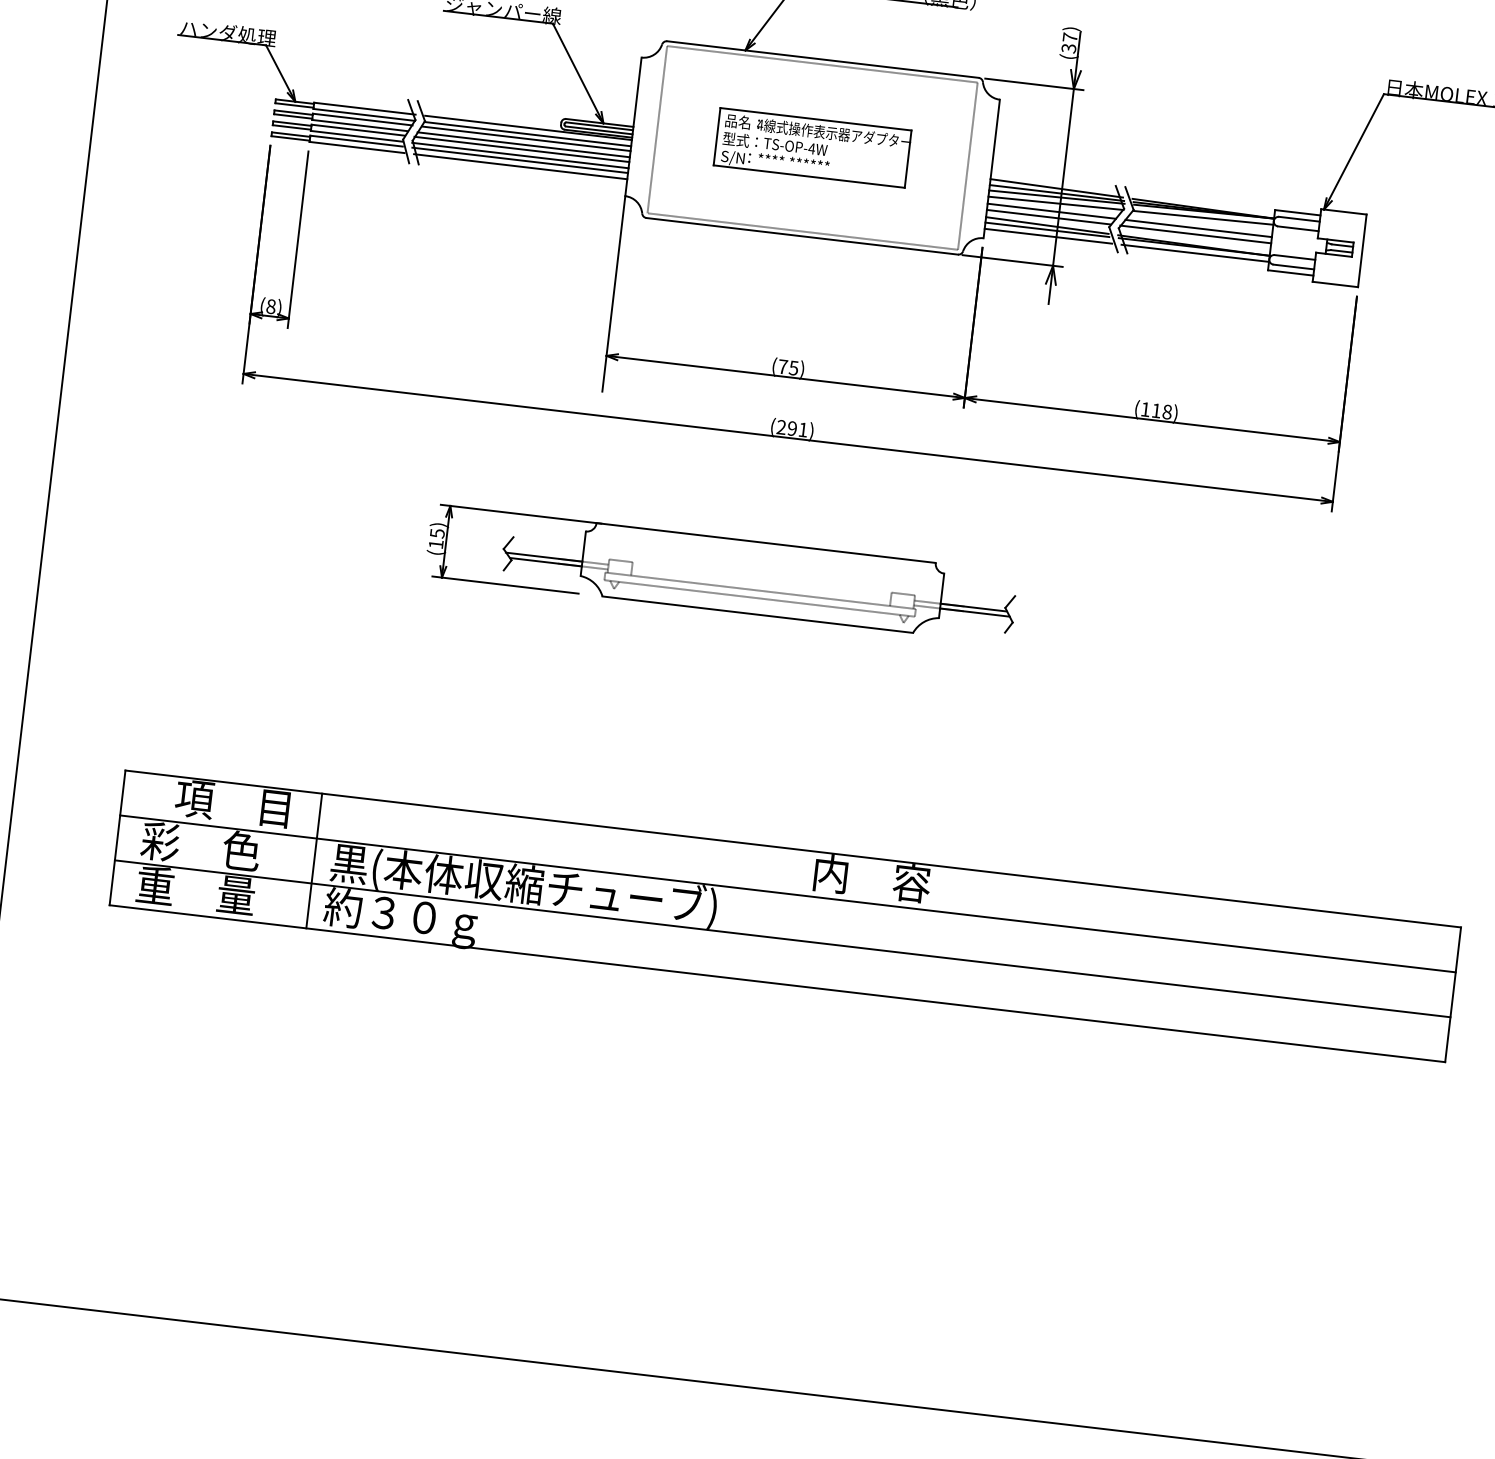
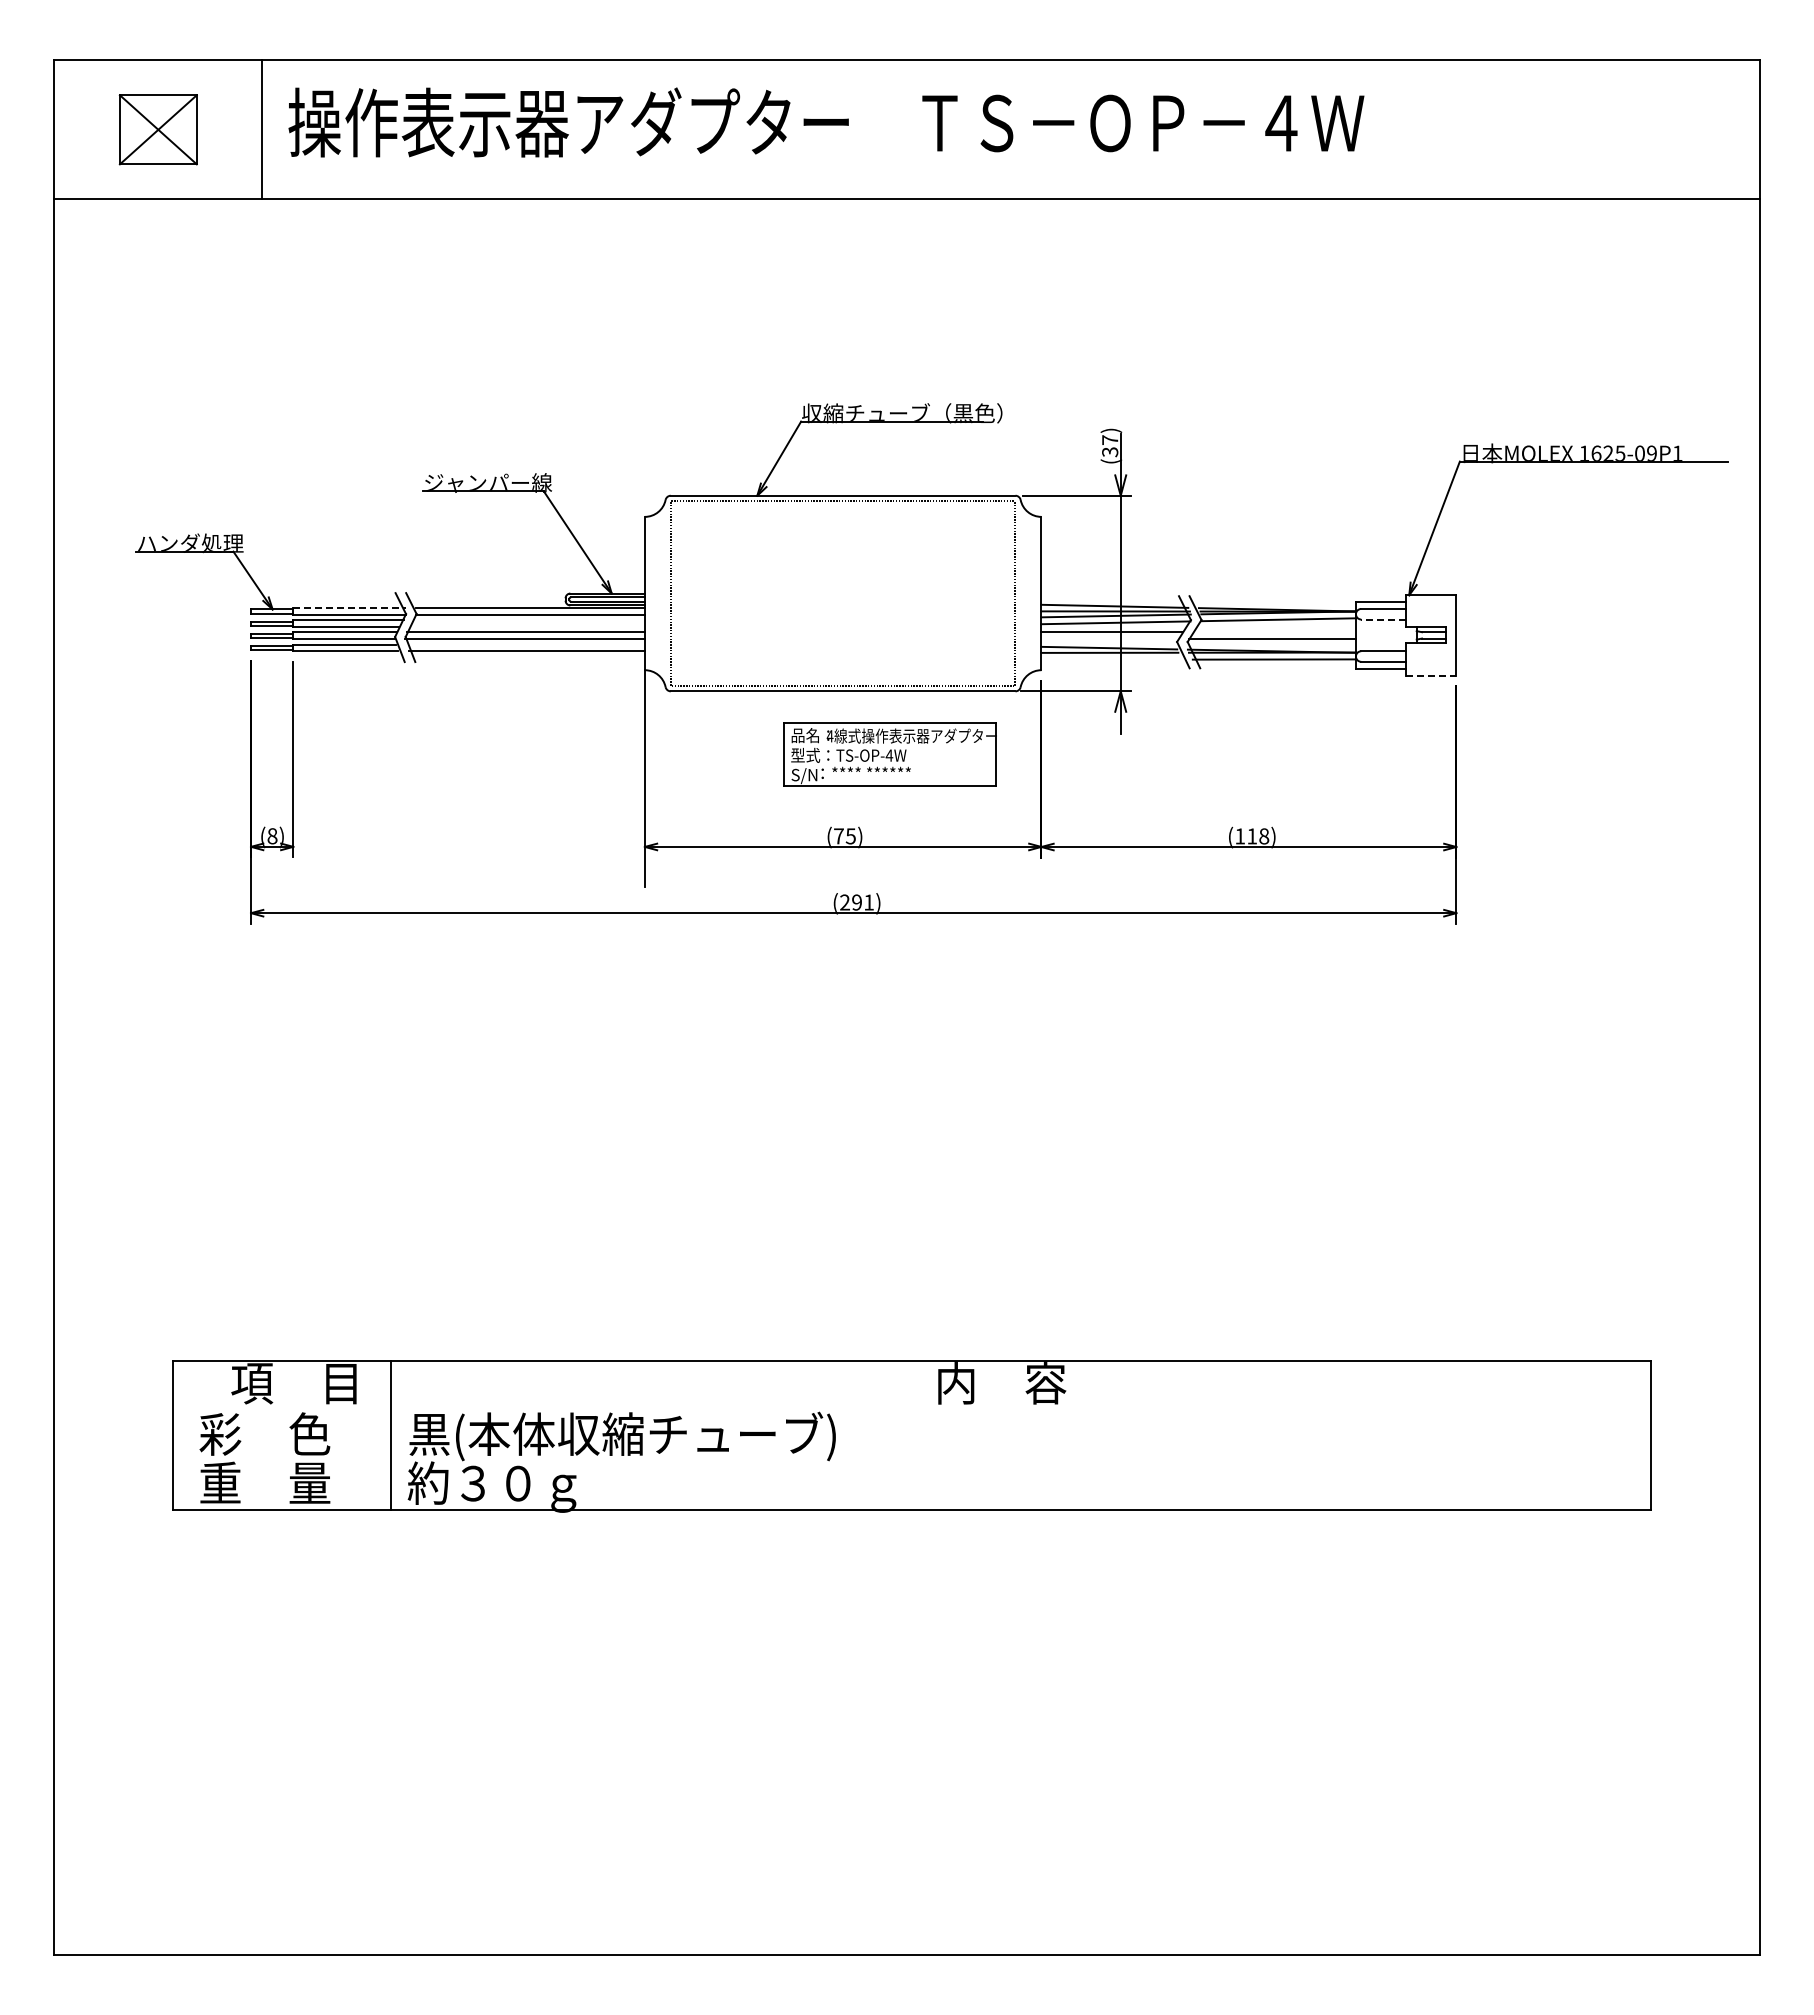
line: (364, 109) -> (349, 608), solid -> dashed
line: (526, 138) -> (529, 620), removed
line: (523, 145) -> (527, 627), removed
part: (812, 147) -> (889, 754), moved
line: (520, 160) -> (525, 644), removed
line: (1048, 216) -> (1109, 638), removed
line: (1198, 228) -> (1274, 631), removed
line: (1298, 228) -> (1383, 619), solid -> dashed
line: (1048, 236) -> (1111, 659), removed
line: (1335, 284) -> (1431, 675), solid -> dashed
part: (721, 574) -> (798, 1070), removed
line: (787, 893) -> (911, 1410), removed
line: (782, 938) -> (911, 1460), removed

